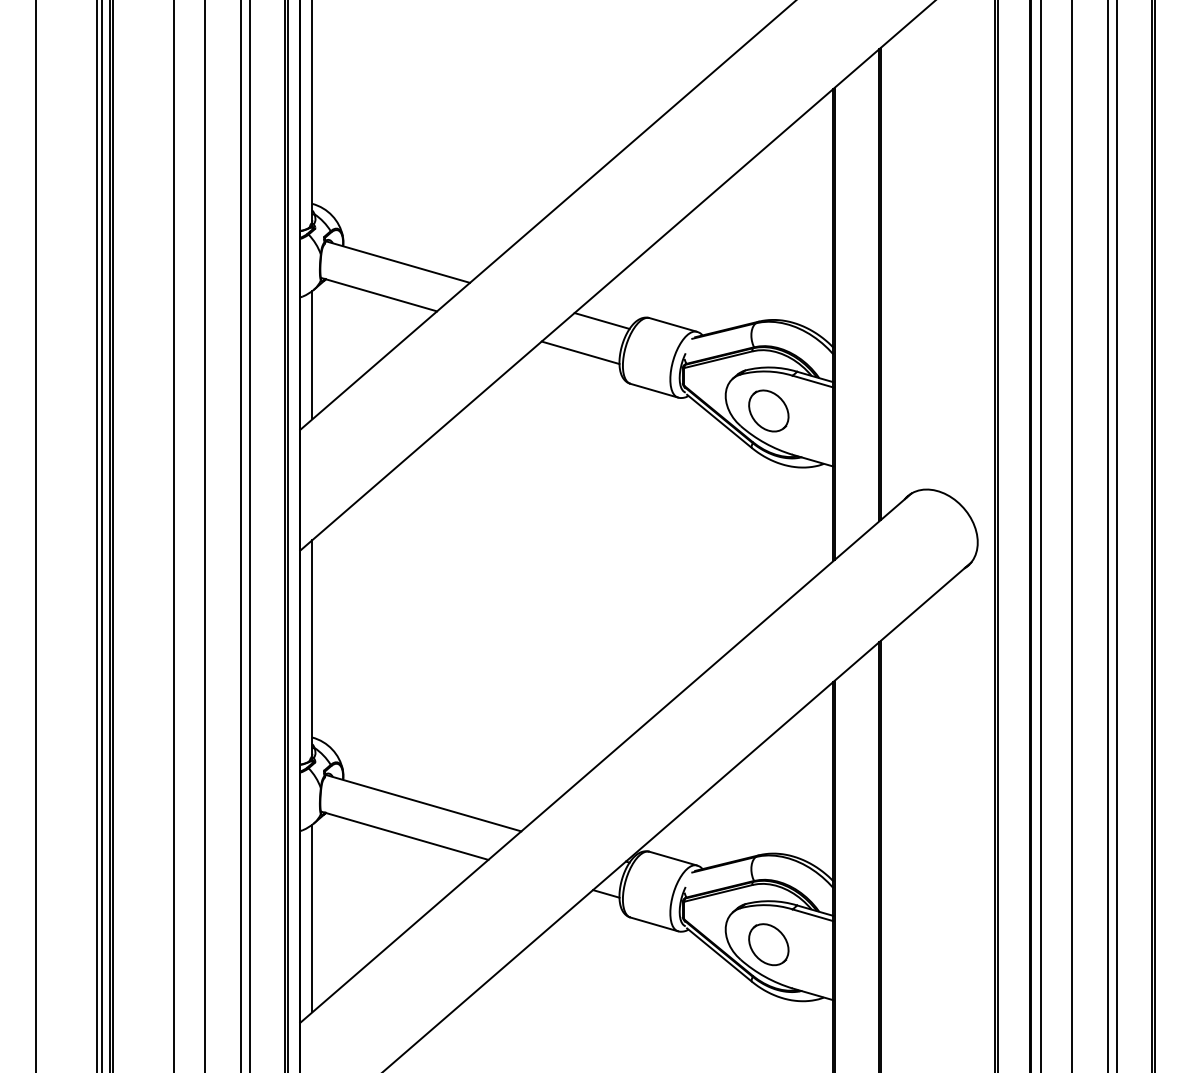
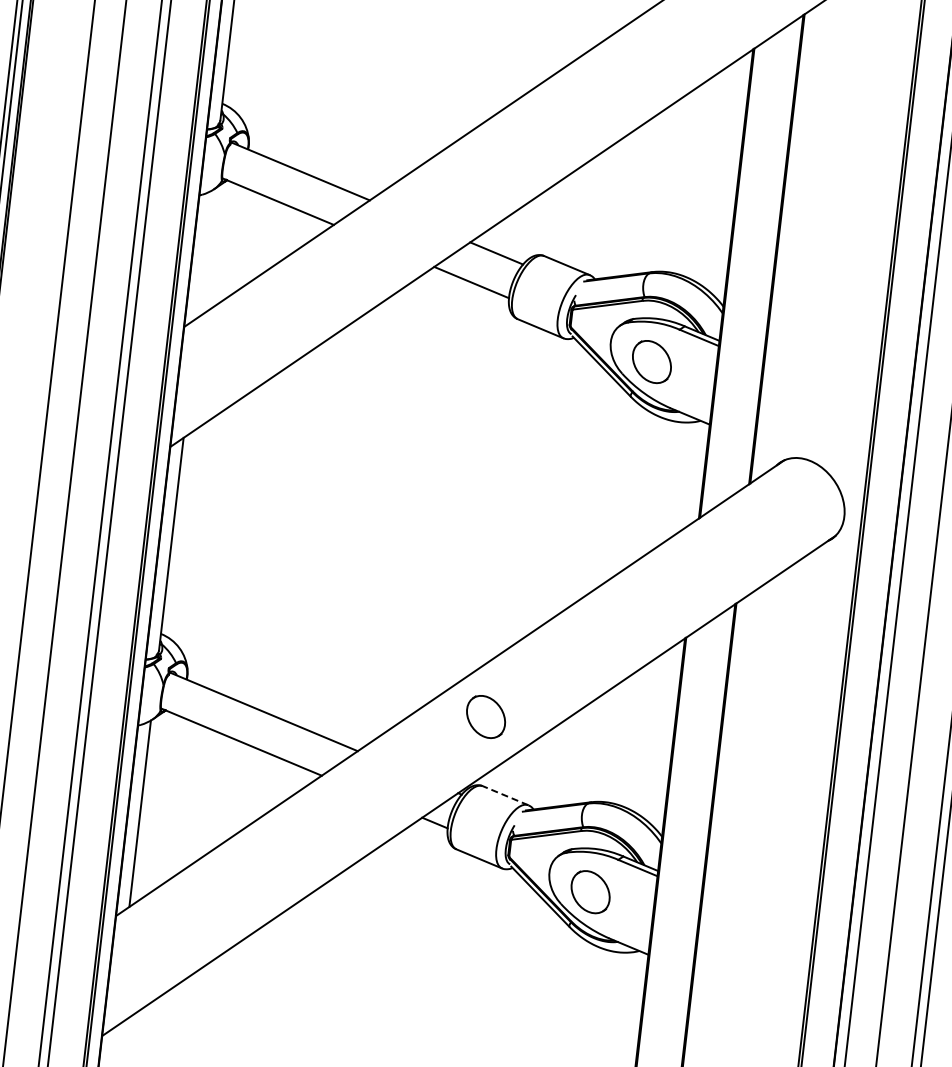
line: (312, 355) -> (205, 254), removed
part: (644, 782) -> (485, 716), added
line: (673, 858) -> (505, 795), solid -> dashed

